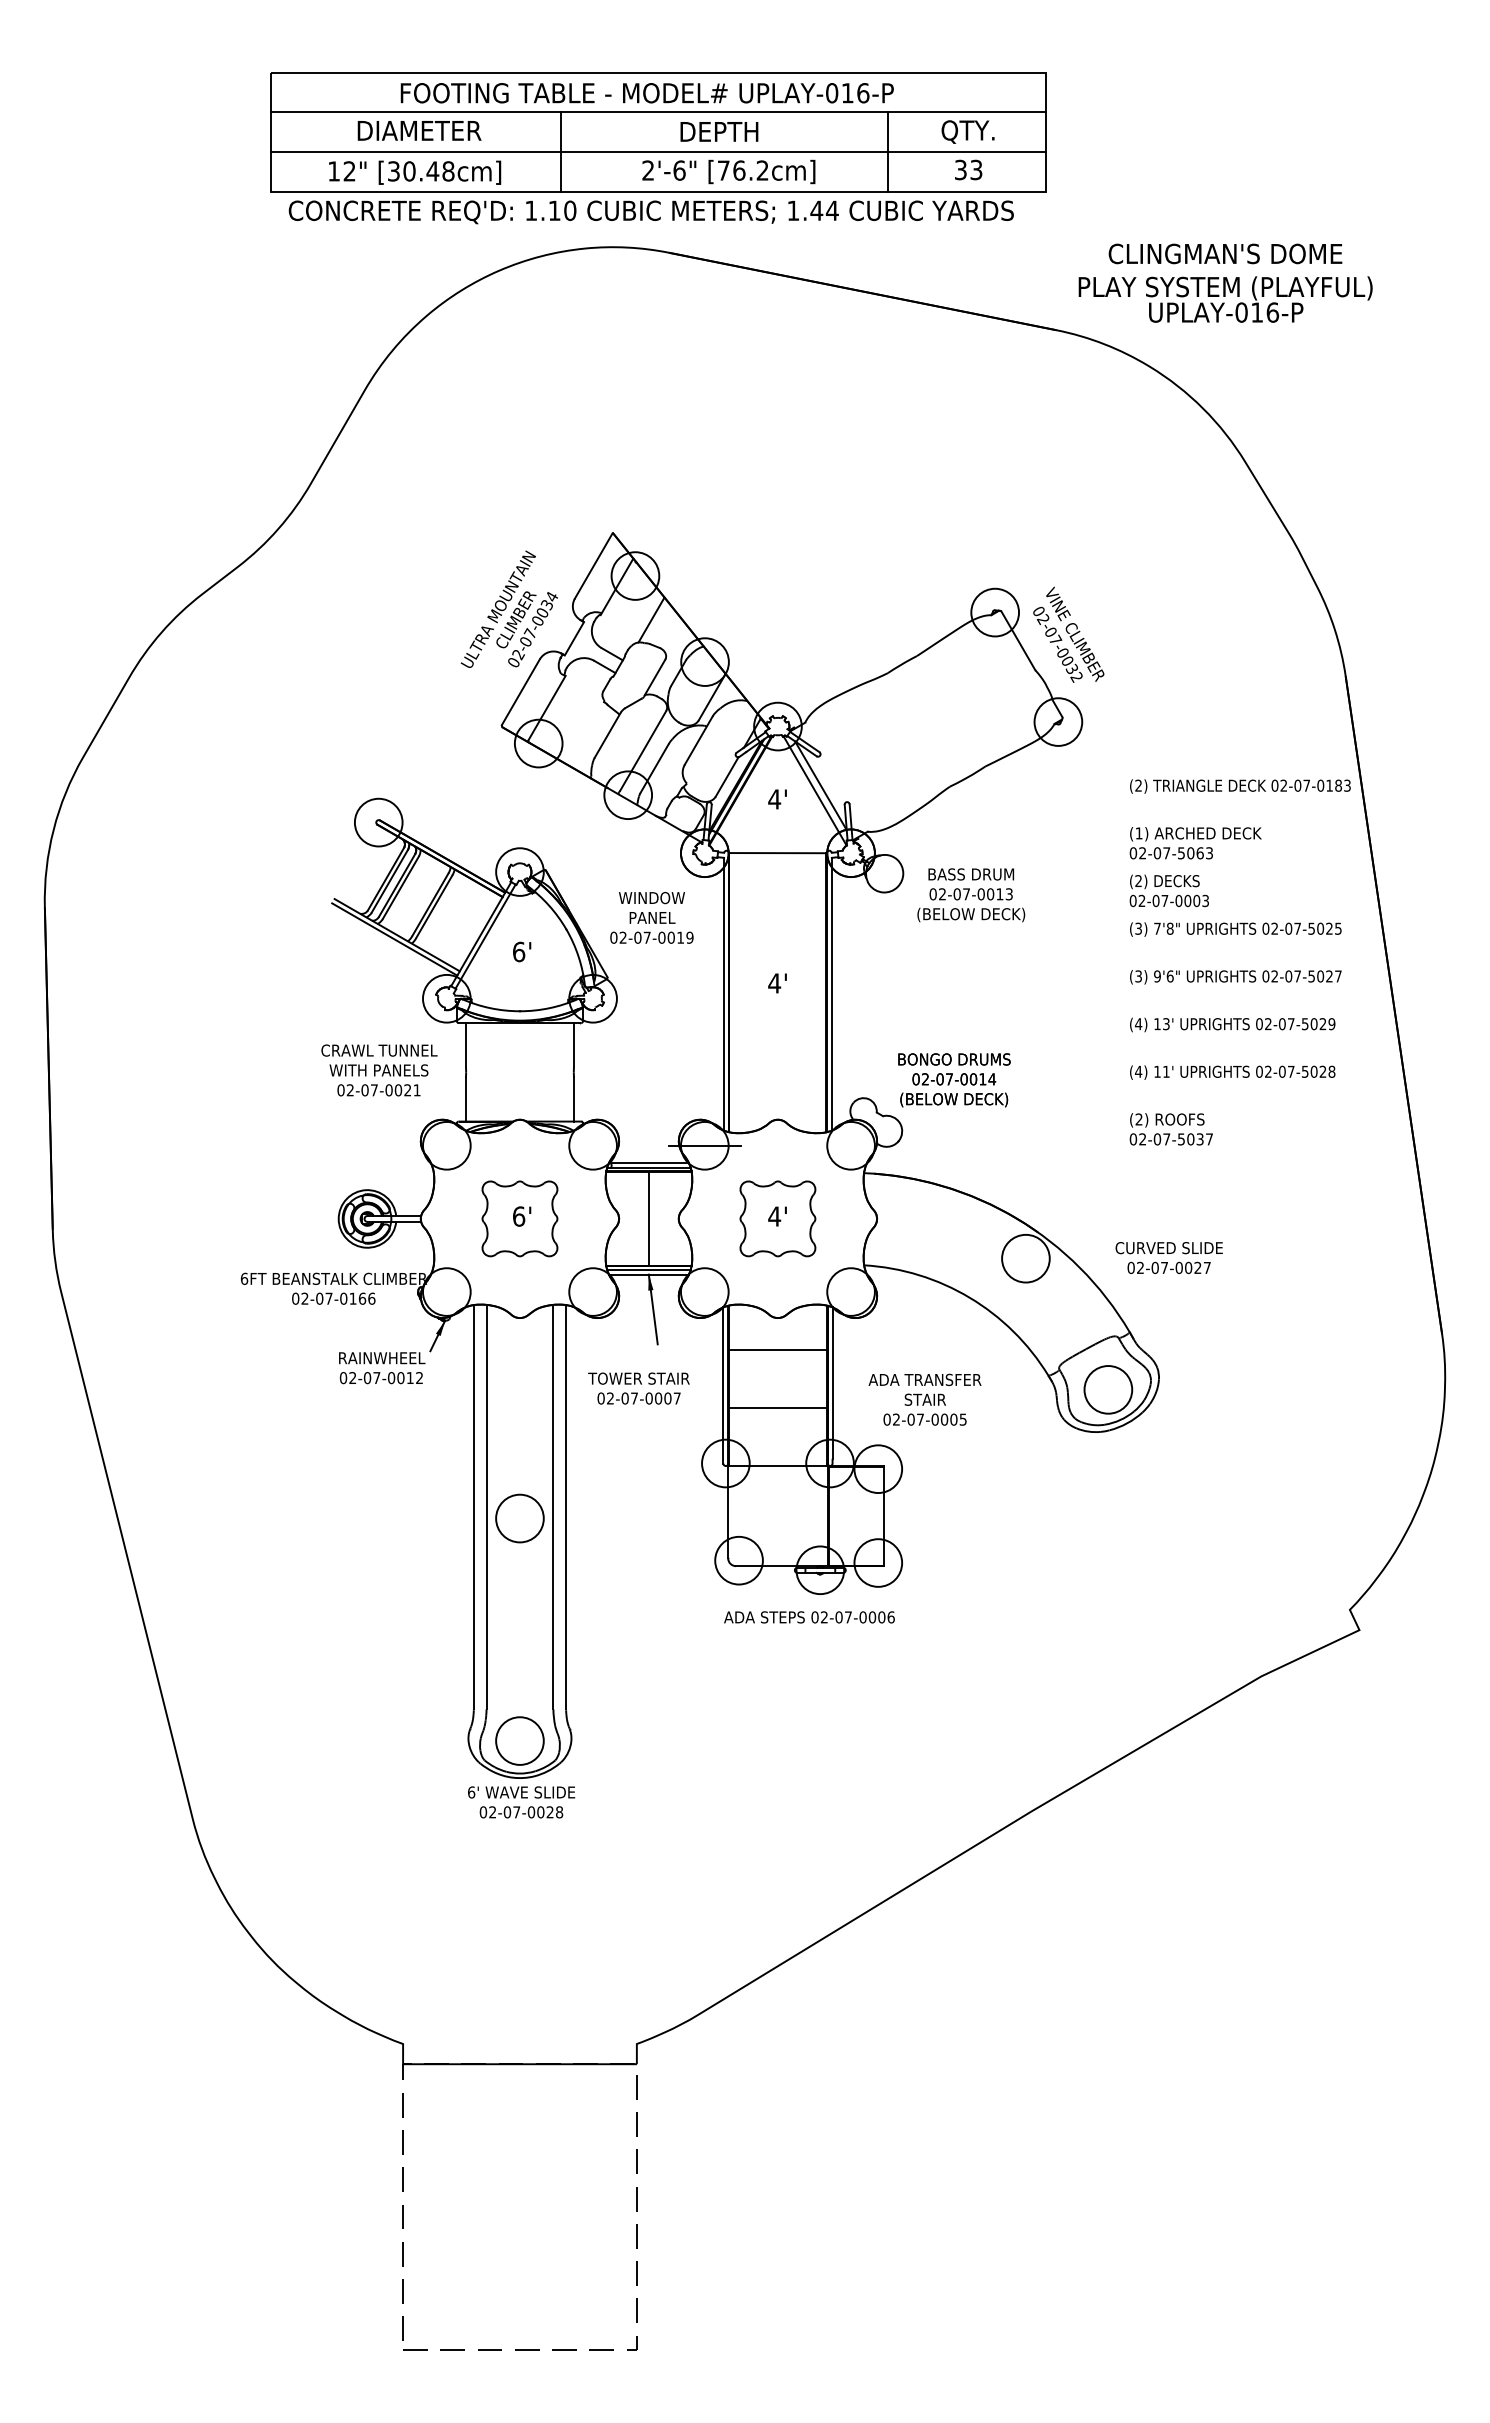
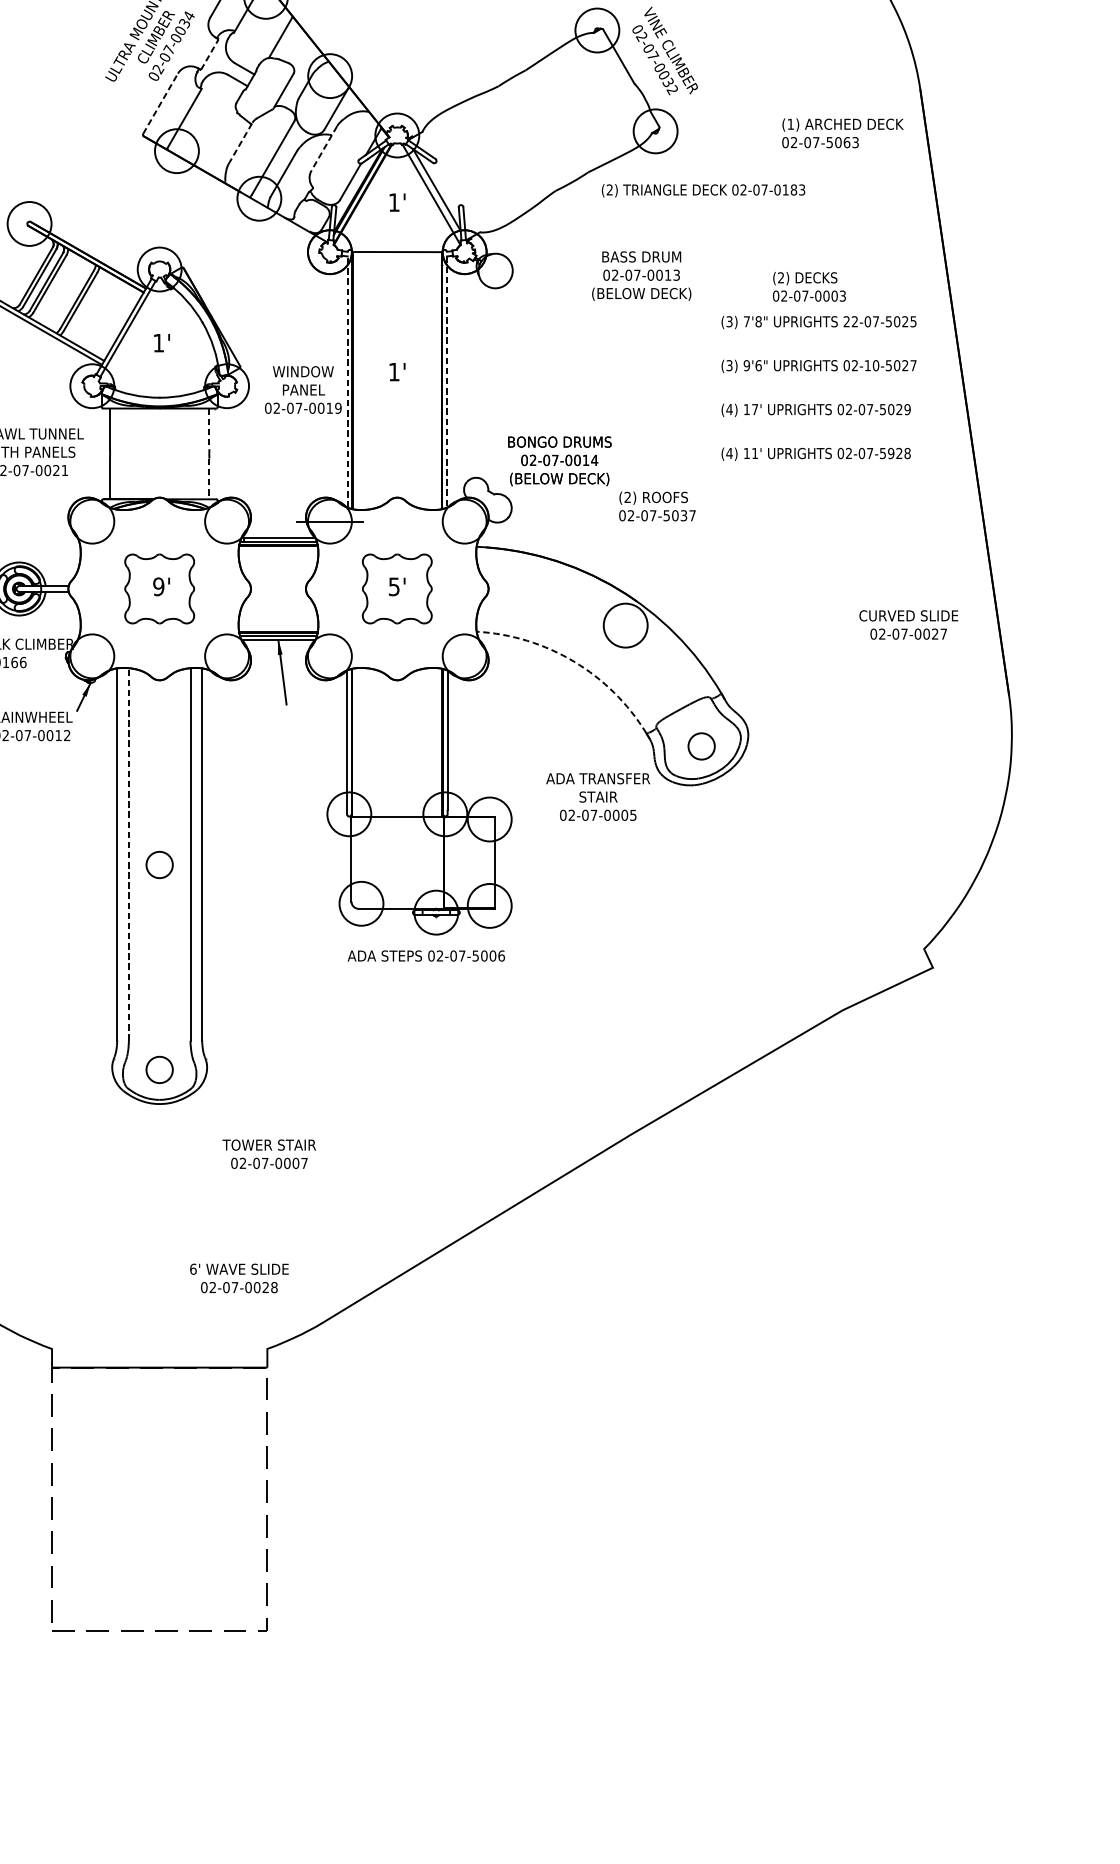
line: (574, 638) -> (209, 54), solid -> dashed
line: (520, 692) -> (160, 104), solid -> dashed
line: (607, 735) -> (240, 143), solid -> dashed
line: (698, 740) -> (324, 148), solid -> dashed
text: (1240, 786) -> (703, 190), moved
text: (774, 799) -> (394, 202), 4' -> 1'
text: (1195, 843) -> (842, 133), moved
text: (1168, 890) -> (808, 286), moved
text: (971, 895) -> (641, 276), moved
text: (651, 917) -> (302, 389), moved
text: (1265, 928) -> (846, 321), 02-07-5025 -> 22-07-5025
text: (519, 951) -> (159, 342), 6' -> 1'
text: (1293, 976) -> (872, 365), 02-07-5027 -> 02-10-5027
text: (774, 983) -> (394, 372), 4' -> 1'
line: (724, 993) -> (348, 381), solid -> dashed
line: (831, 994) -> (446, 382), solid -> dashed
text: (1166, 1024) -> (755, 409), 13' -> 17'
line: (573, 1045) -> (208, 429), solid -> dashed
text: (1313, 1071) -> (890, 453), 02-07-5028 -> 02-07-5928
line: (573, 1099) -> (208, 479), solid -> dashed
text: (1170, 1129) -> (656, 506), moved
text: (518, 1216) -> (158, 586), 6' -> 9'
text: (774, 1216) -> (394, 586), 4' -> 5'
line: (649, 1218) -> (279, 588), removed
text: (1168, 1258) -> (908, 625), moved
arc: (969, 1297) -> (573, 661), solid -> dashed
line: (777, 1350) -> (396, 710), removed
text: (638, 1388) -> (268, 1154), moved
circle: (1108, 1389) -> (701, 746), size x0.6
text: (924, 1399) -> (597, 796), moved
line: (777, 1408) -> (396, 763), removed
line: (486, 1506) -> (128, 853), solid -> dashed
circle: (519, 1518) -> (159, 864), size x0.6
text: (862, 1617) -> (475, 956), 02-07-0006 -> 02-07-5006
circle: (519, 1740) -> (159, 1069), size x0.6
text: (521, 1802) -> (239, 1278), moved

